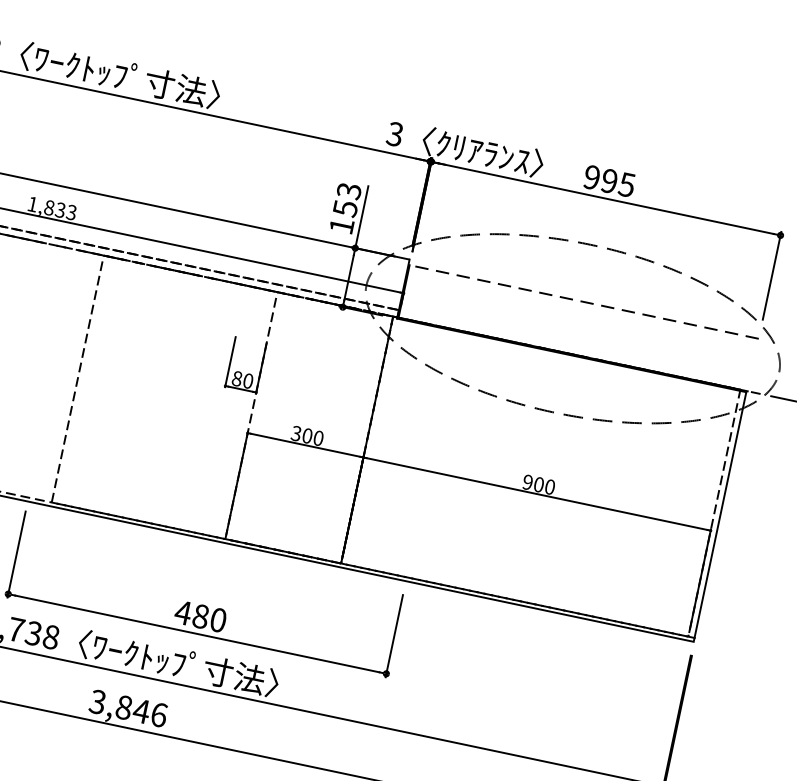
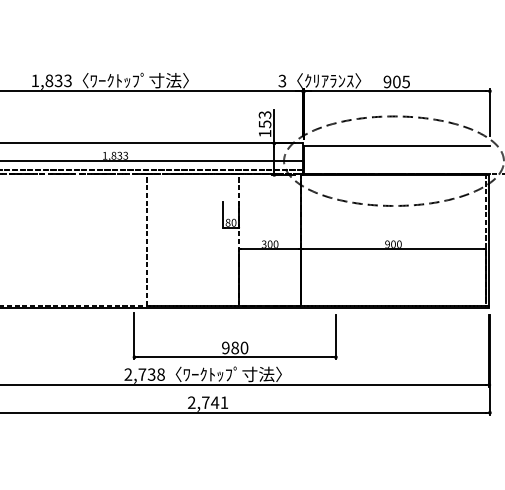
text: (609, 180) -> (396, 81), 995 -> 905
line: (583, 302) -> (396, 146), dashed -> solid
text: (182, 611) -> (225, 347), 480 -> 980
text: (127, 707) -> (207, 402), 3,846 -> 2,741

